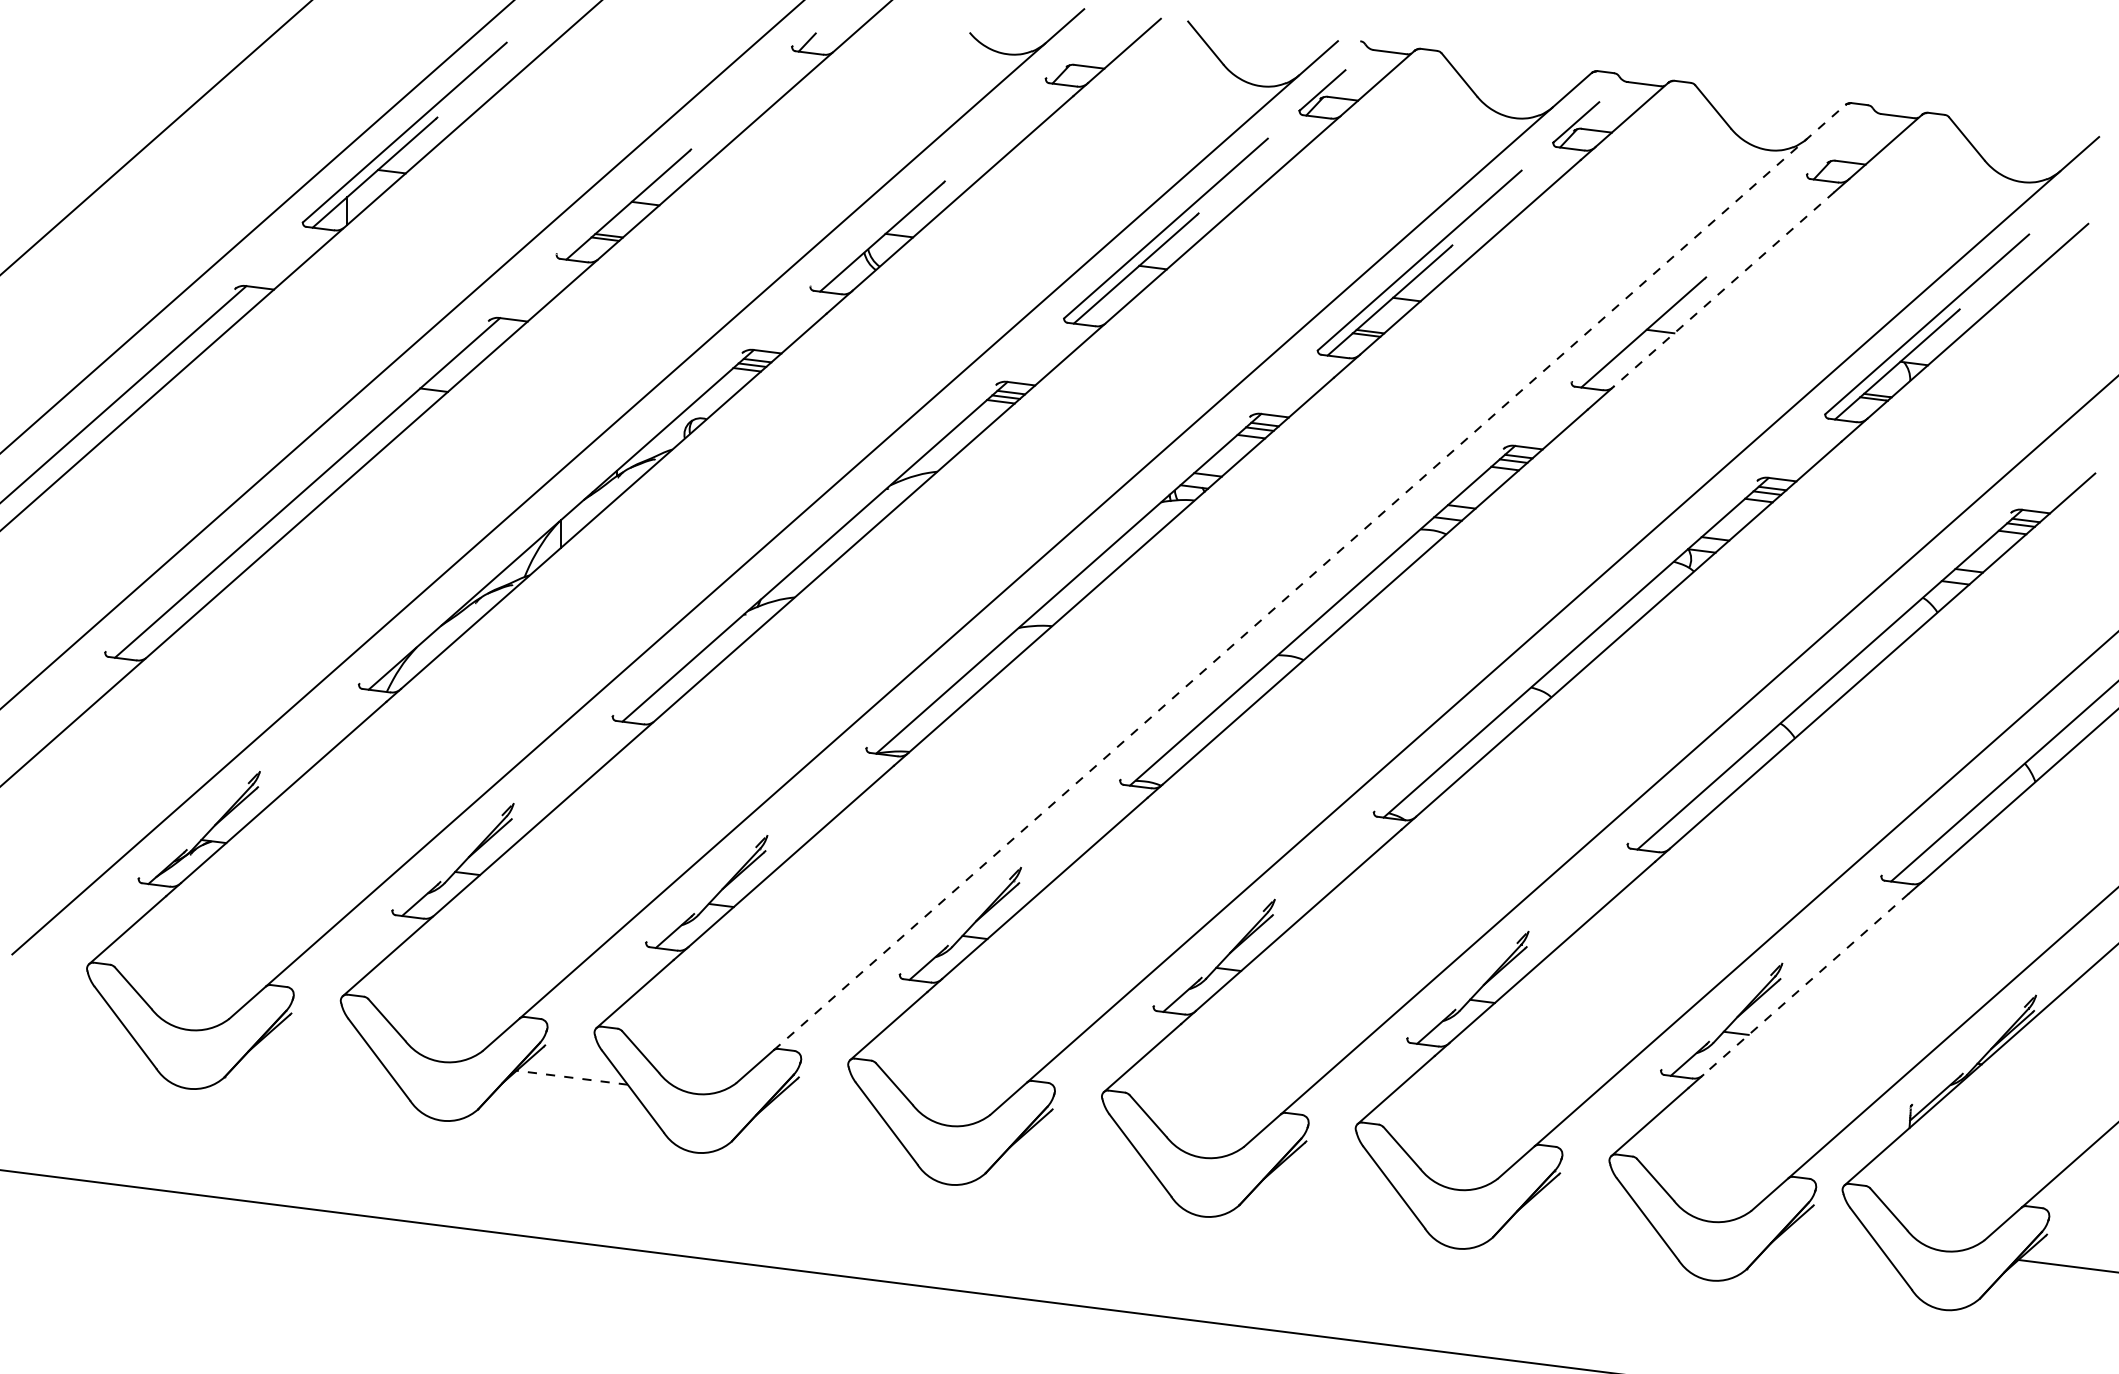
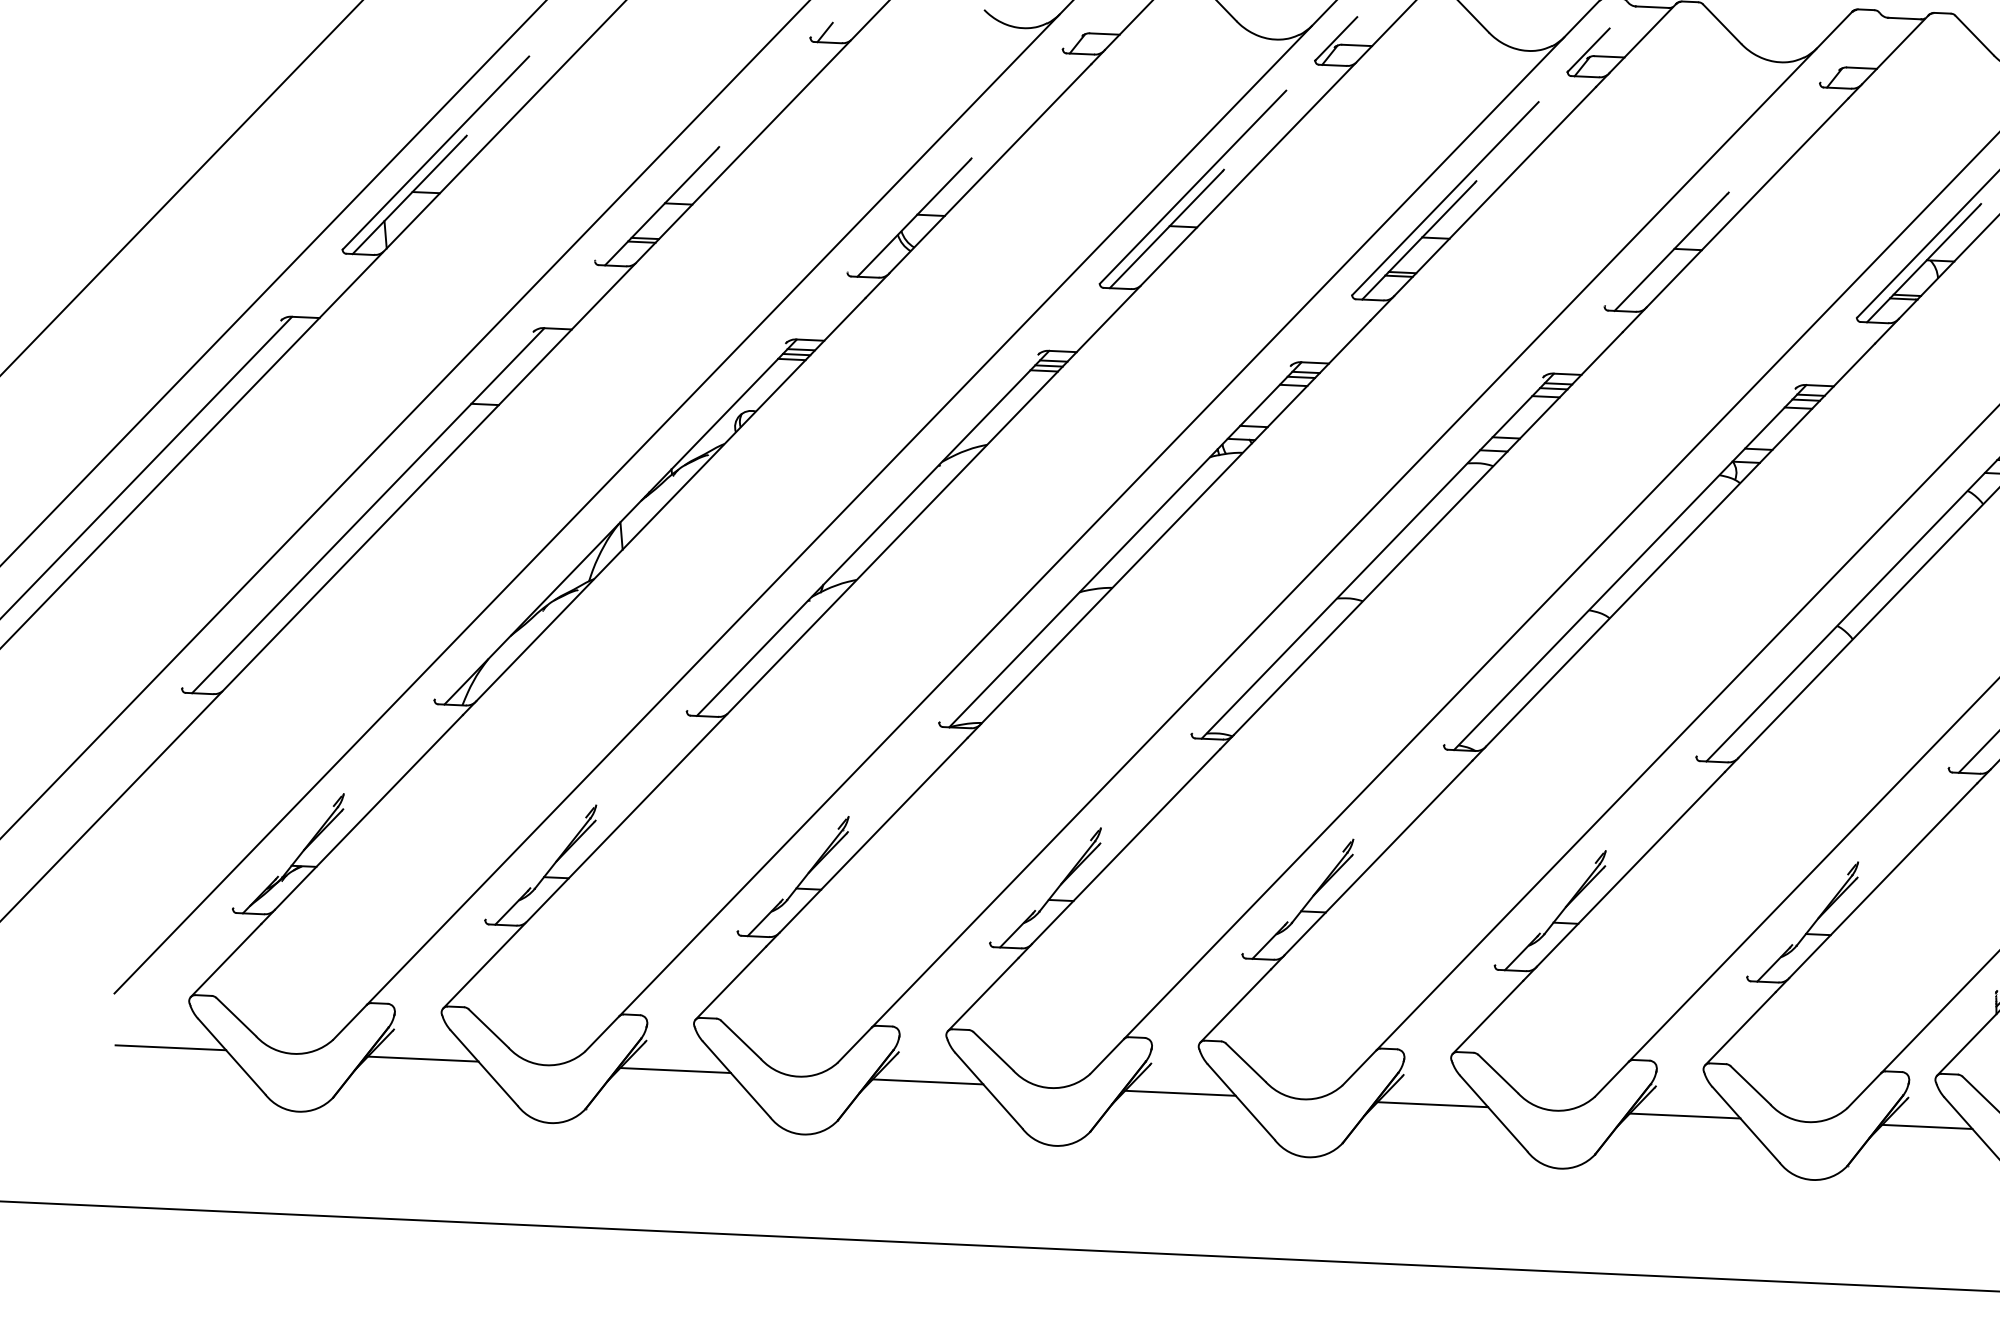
line: (1723, 289) -> (1746, 203), dashed -> solid
line: (1309, 577) -> (1361, 519), dashed -> solid
line: (1805, 984) -> (1882, 881), dashed -> solid
line: (64, 1013) -> (170, 1047), added
line: (318, 1045) -> (423, 1058), added
line: (571, 1077) -> (674, 1070), dashed -> solid
line: (825, 1109) -> (927, 1081), added
line: (1079, 1141) -> (1180, 1093), added
line: (1333, 1173) -> (1432, 1104), added
line: (1586, 1205) -> (1684, 1115), added
line: (1830, 1236) -> (1927, 1127), added

